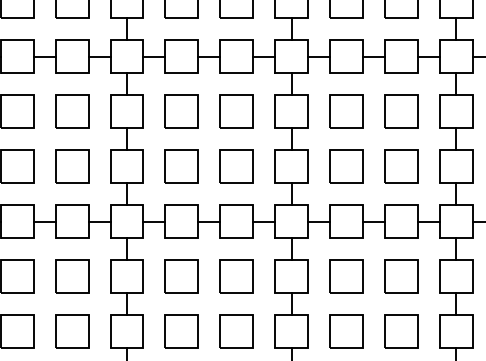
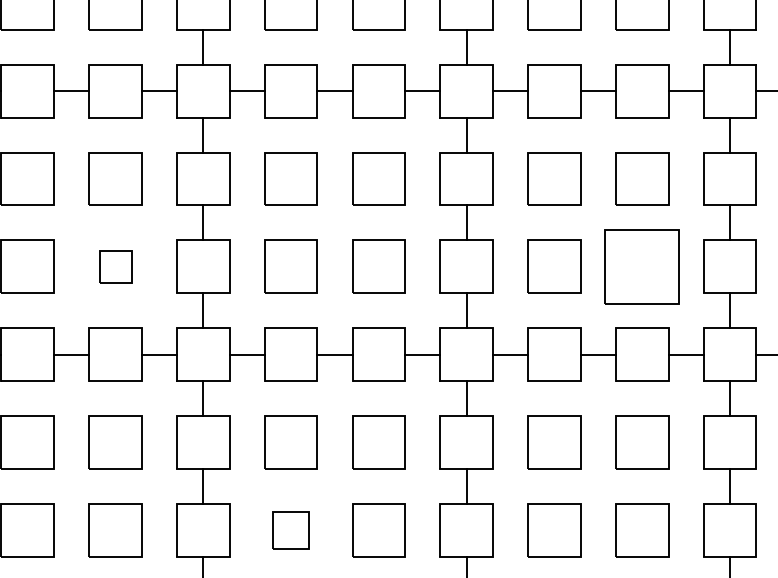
part: (72, 166) -> (116, 266), size x0.6
part: (401, 166) -> (642, 266), size x1.4
part: (181, 331) -> (290, 530), size x0.7

